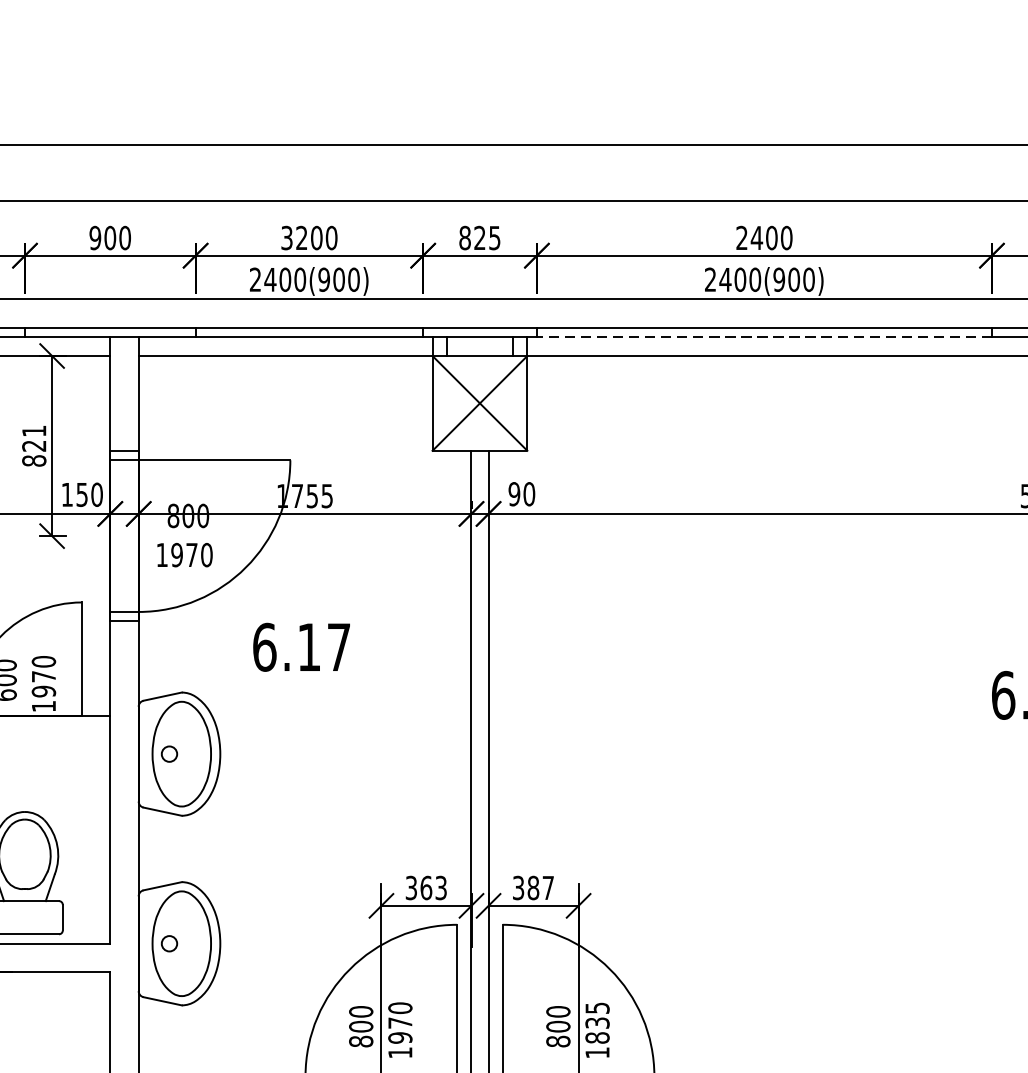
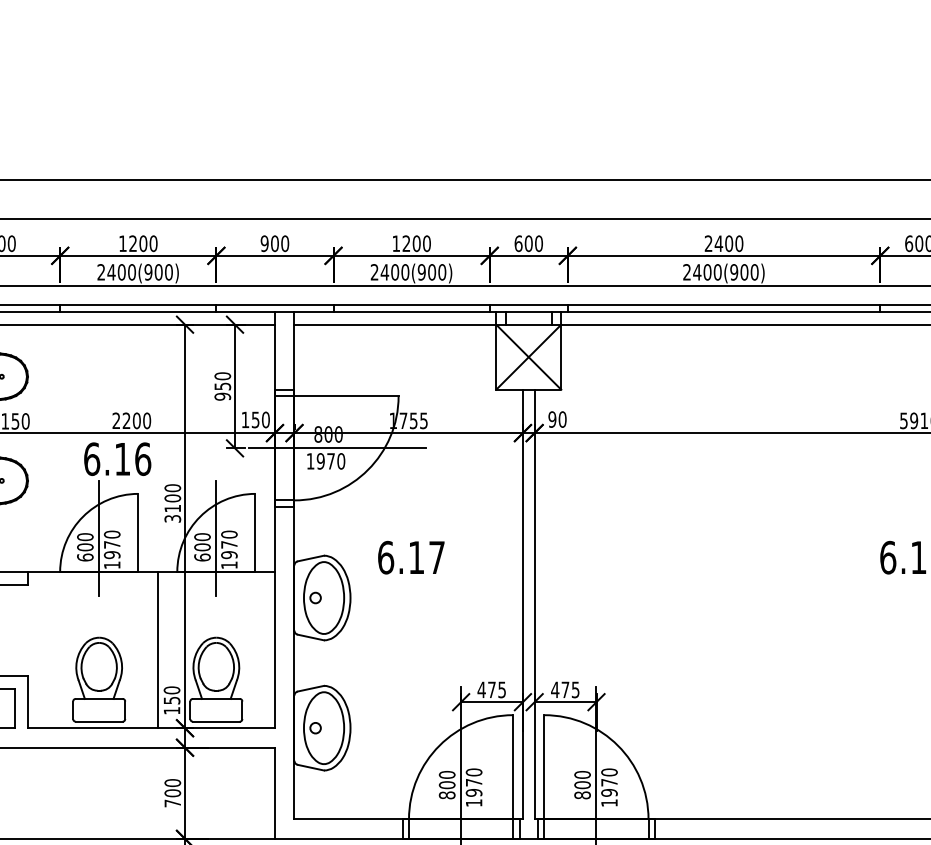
text: (287, 237) -> (396, 243), 3200 -> 1200
text: (479, 237) -> (528, 243), 825 -> 600
line: (763, 336) -> (723, 311), dashed -> solid
text: (33, 446) -> (222, 386), 821 -> 950
line: (201, 536) -> (337, 448), added
text: (301, 647) -> (411, 557), moved
line: (25, 667) -> (216, 538), added
text: (425, 887) -> (491, 689), 363 -> 475
text: (533, 887) -> (565, 689), 387 -> 475
text: (597, 1022) -> (609, 782), 1835 -> 1970

